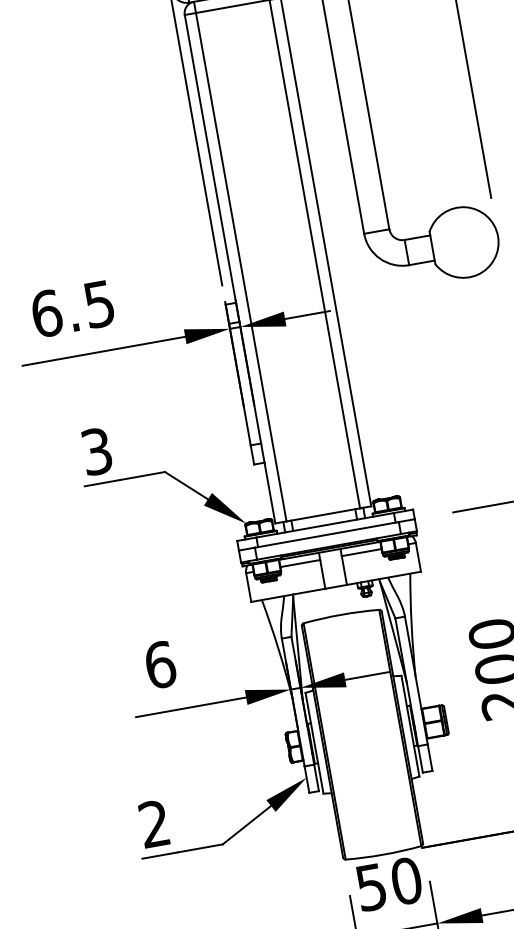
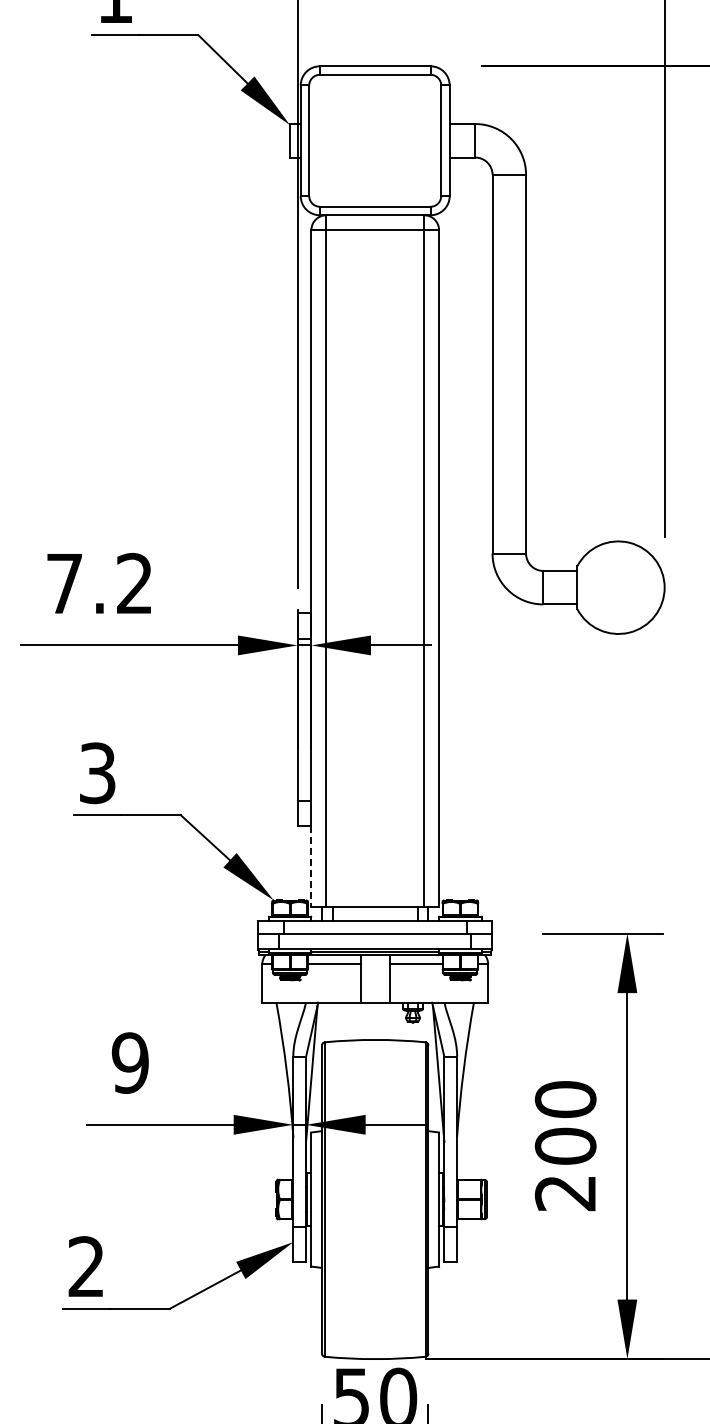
text: (72, 308) -> (98, 583), 6.5 -> 7.2
line: (270, 493) -> (311, 866), solid -> dashed
text: (160, 664) -> (130, 1062), 6 -> 9

